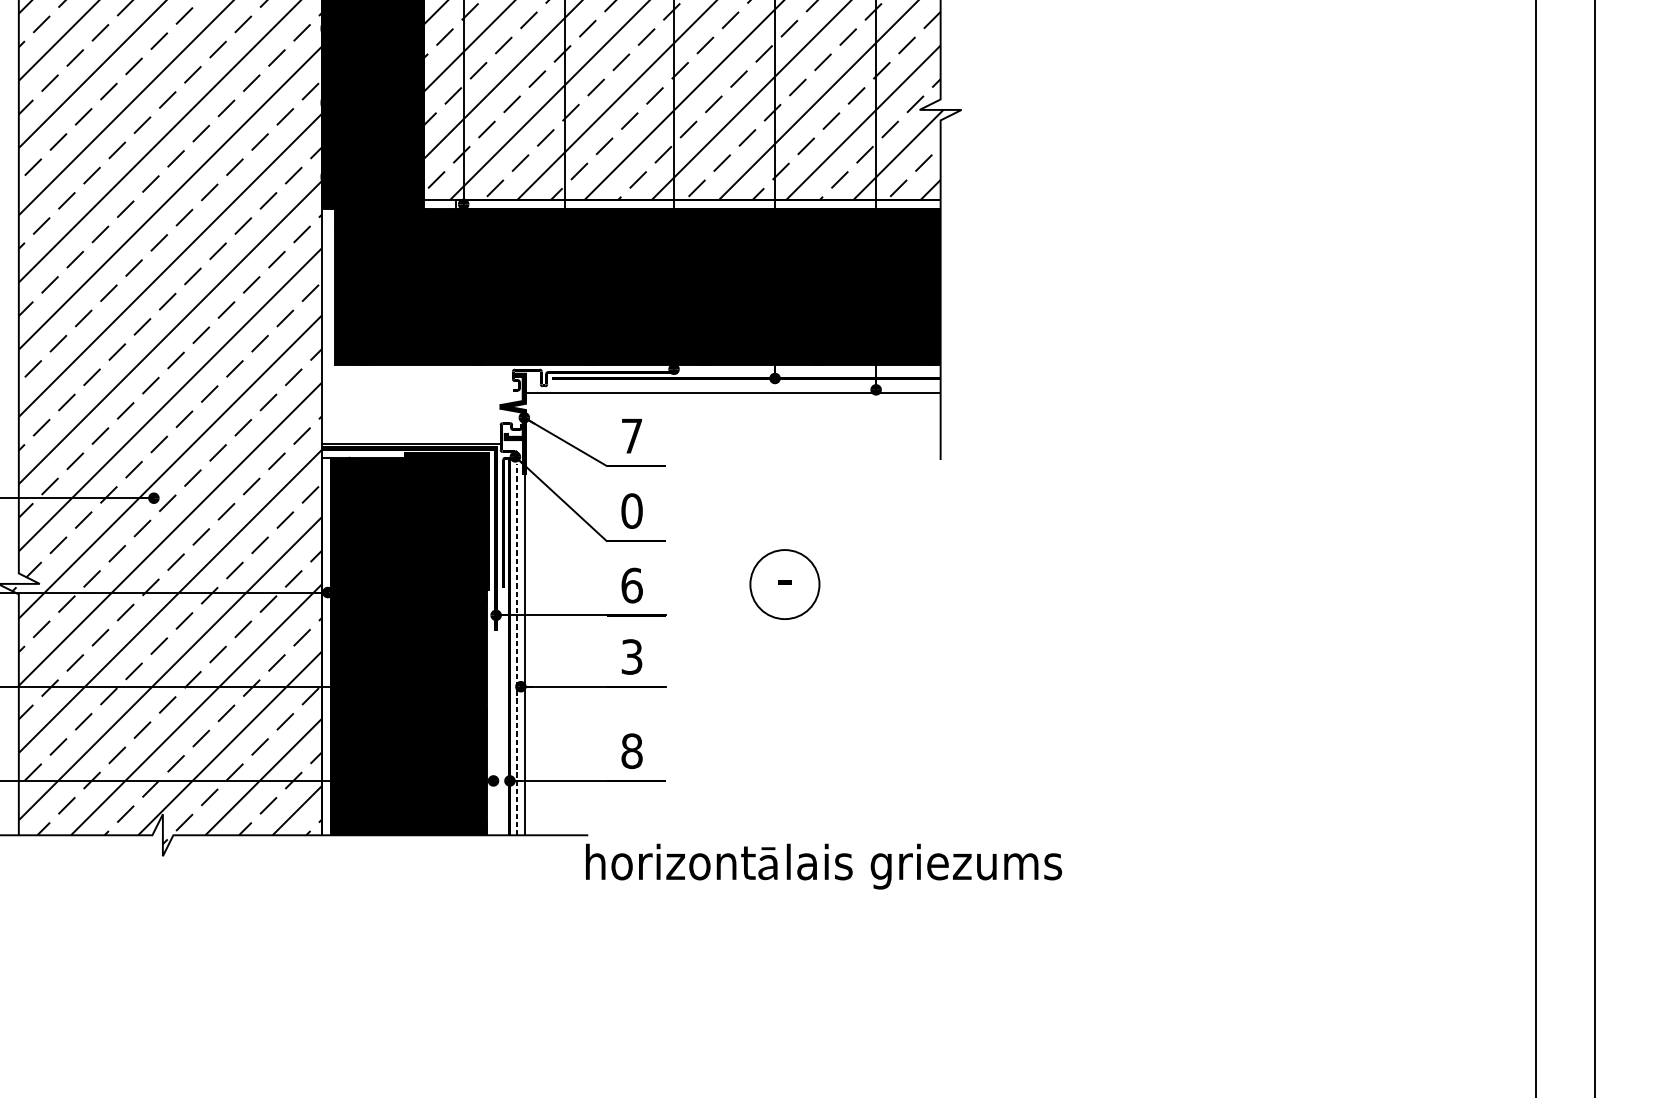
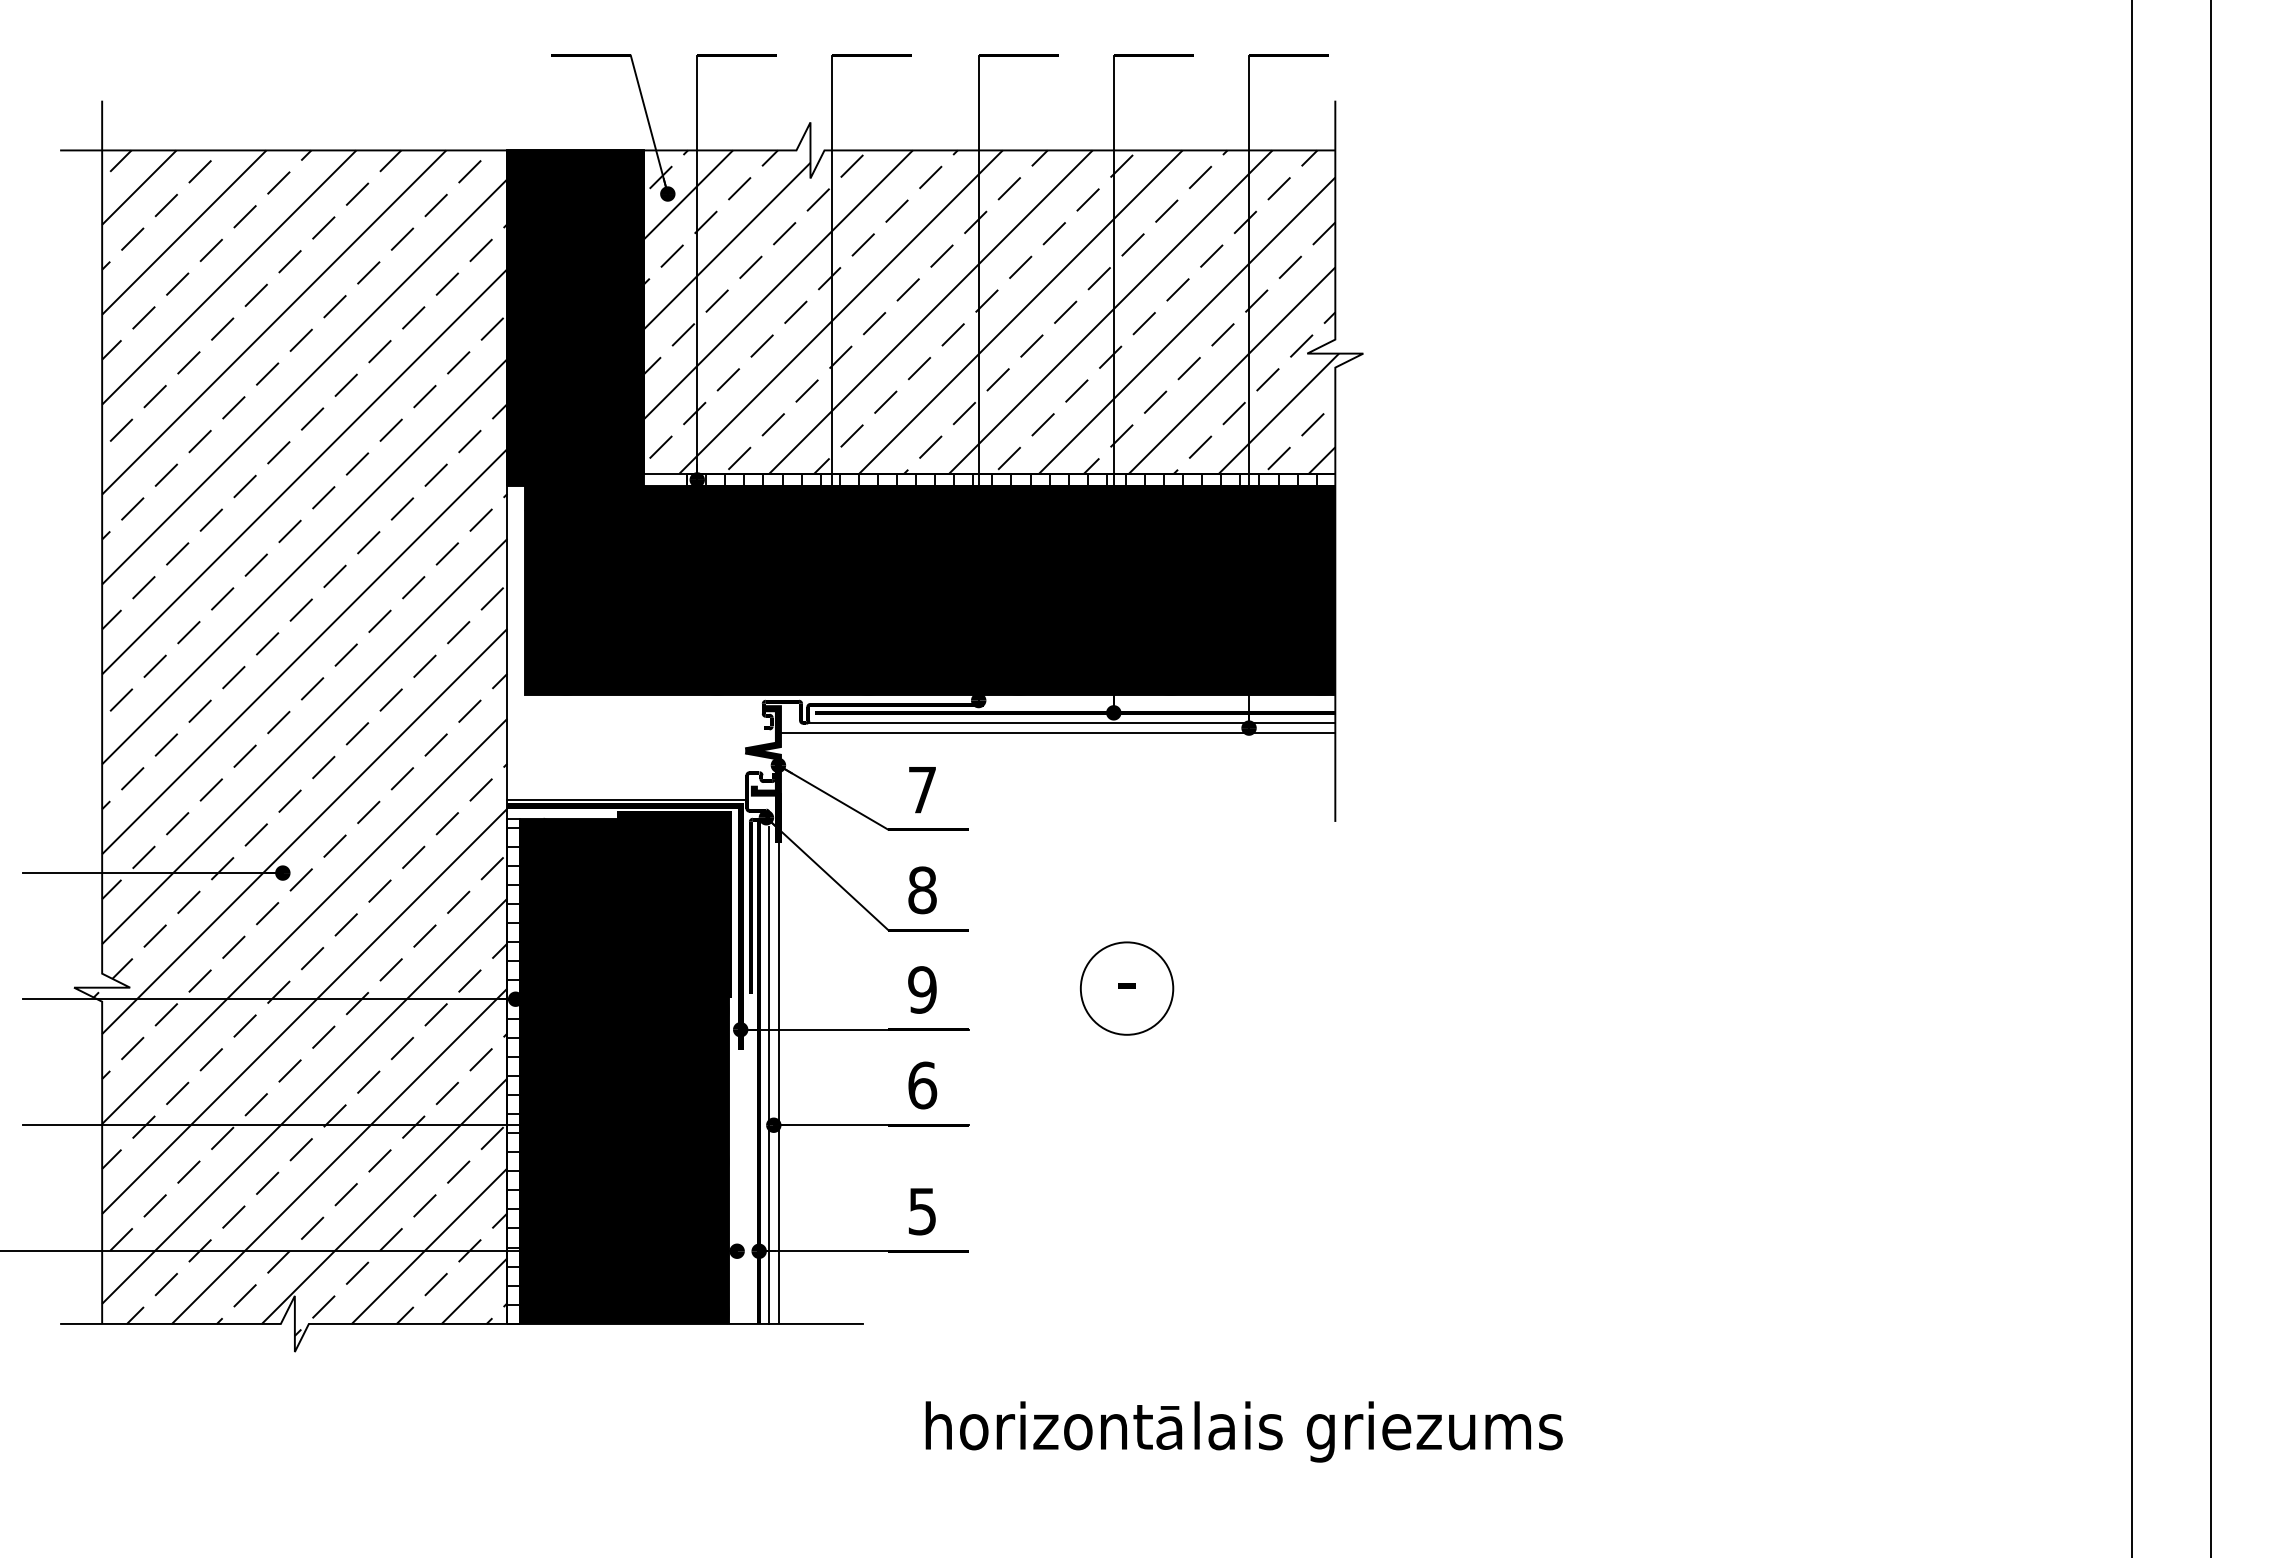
hatch: (691, 204) -> (1001, 479), added
line: (741, 385) -> (1068, 722), added
text: (632, 510) -> (922, 889), 0 -> 8
text: (632, 585) -> (922, 989), 6 -> 9
hatch: (326, 649) -> (513, 1075), added
line: (517, 649) -> (769, 1075), dashed -> solid
text: (632, 657) -> (922, 1085), 3 -> 6
text: (632, 751) -> (922, 1211), 8 -> 5
text: (823, 866) -> (1243, 1431), moved

